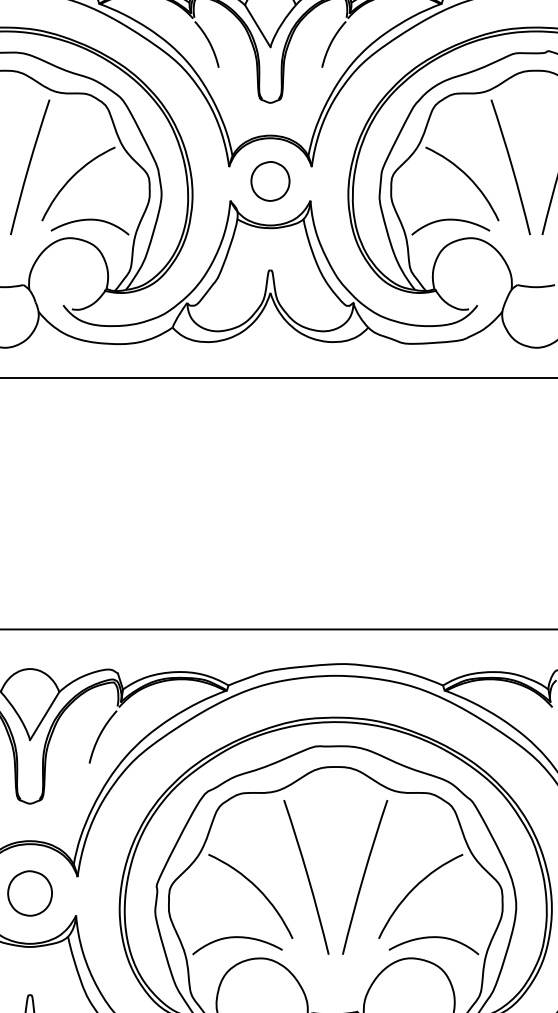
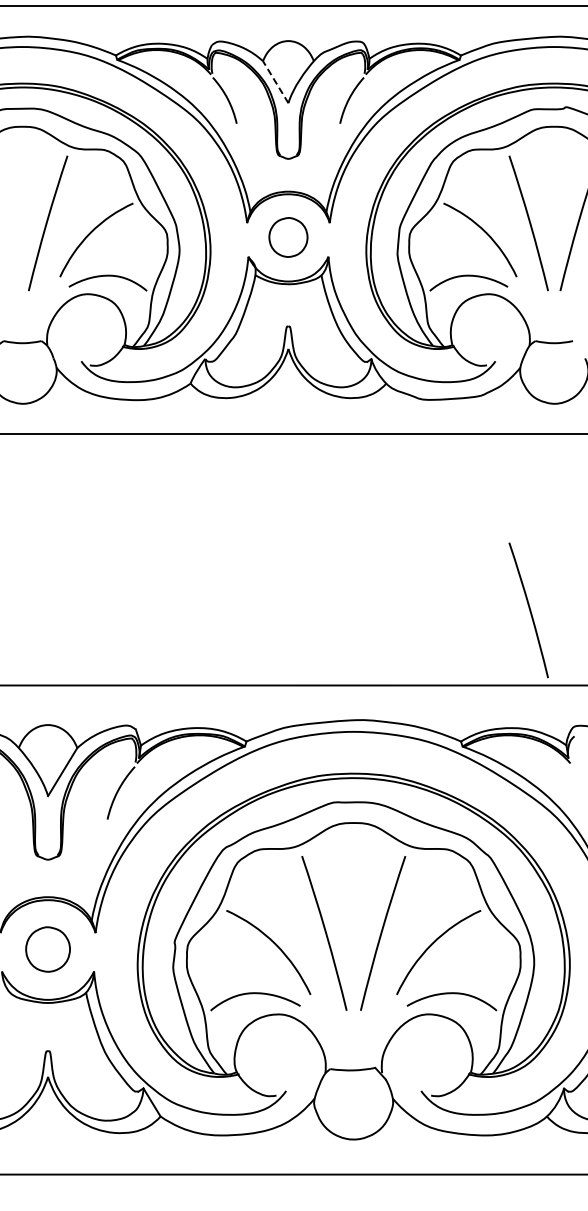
line: (257, 26) -> (275, 82), solid -> dashed
curve: (511, 554) -> (529, 610), added

